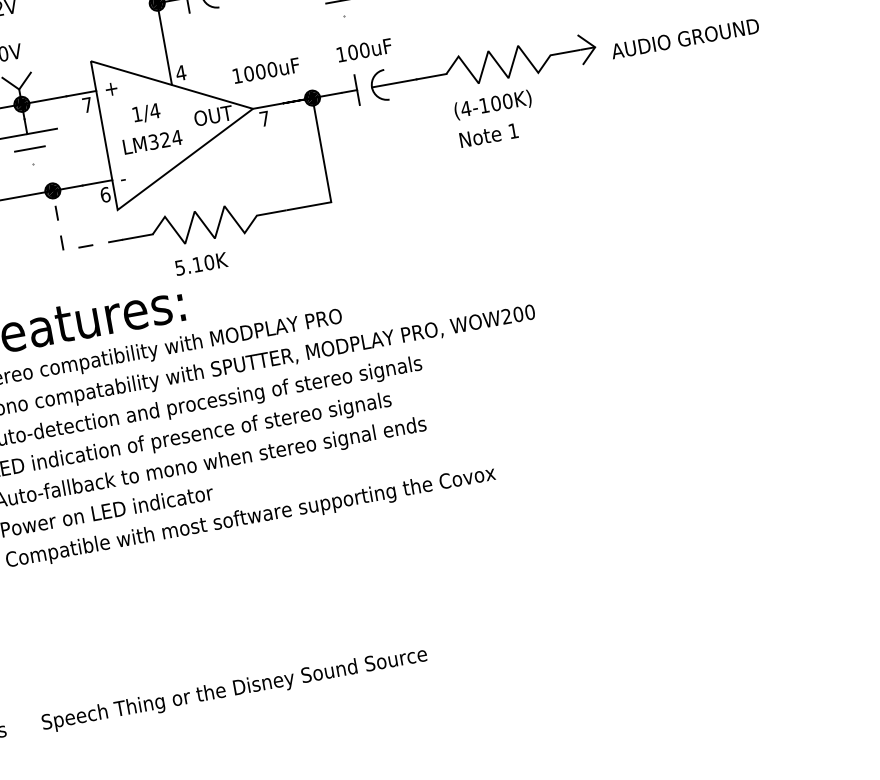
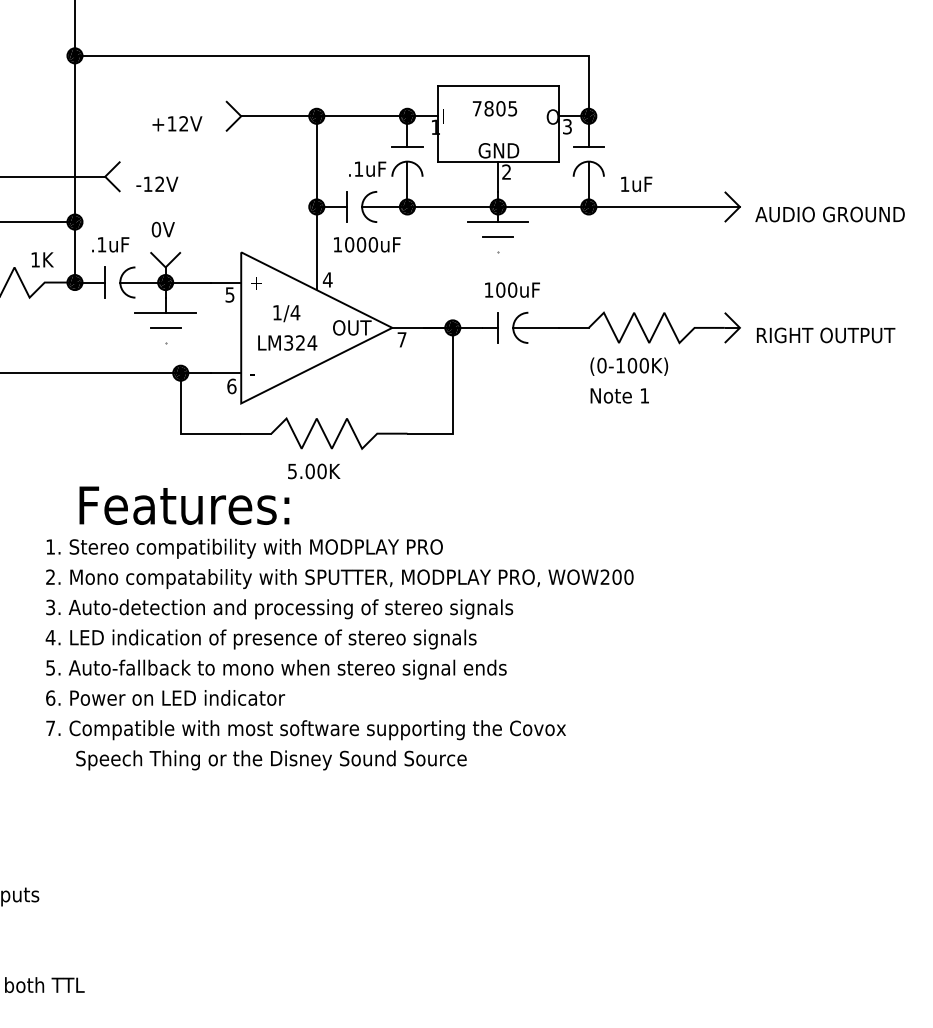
text: (684, 38) -> (829, 335), AUDIO GROUND -> RIGHT OUTPUT
text: (266, 70) -> (367, 244), moved
text: (86, 104) -> (229, 294), 7 -> 5
text: (465, 108) -> (601, 365), (4-100K) -> (0-100K)
line: (63, 250) -> (180, 433), dashed -> solid
text: (196, 264) -> (309, 471), 5.10K -> 5.00K
text: (234, 689) -> (271, 760), moved

